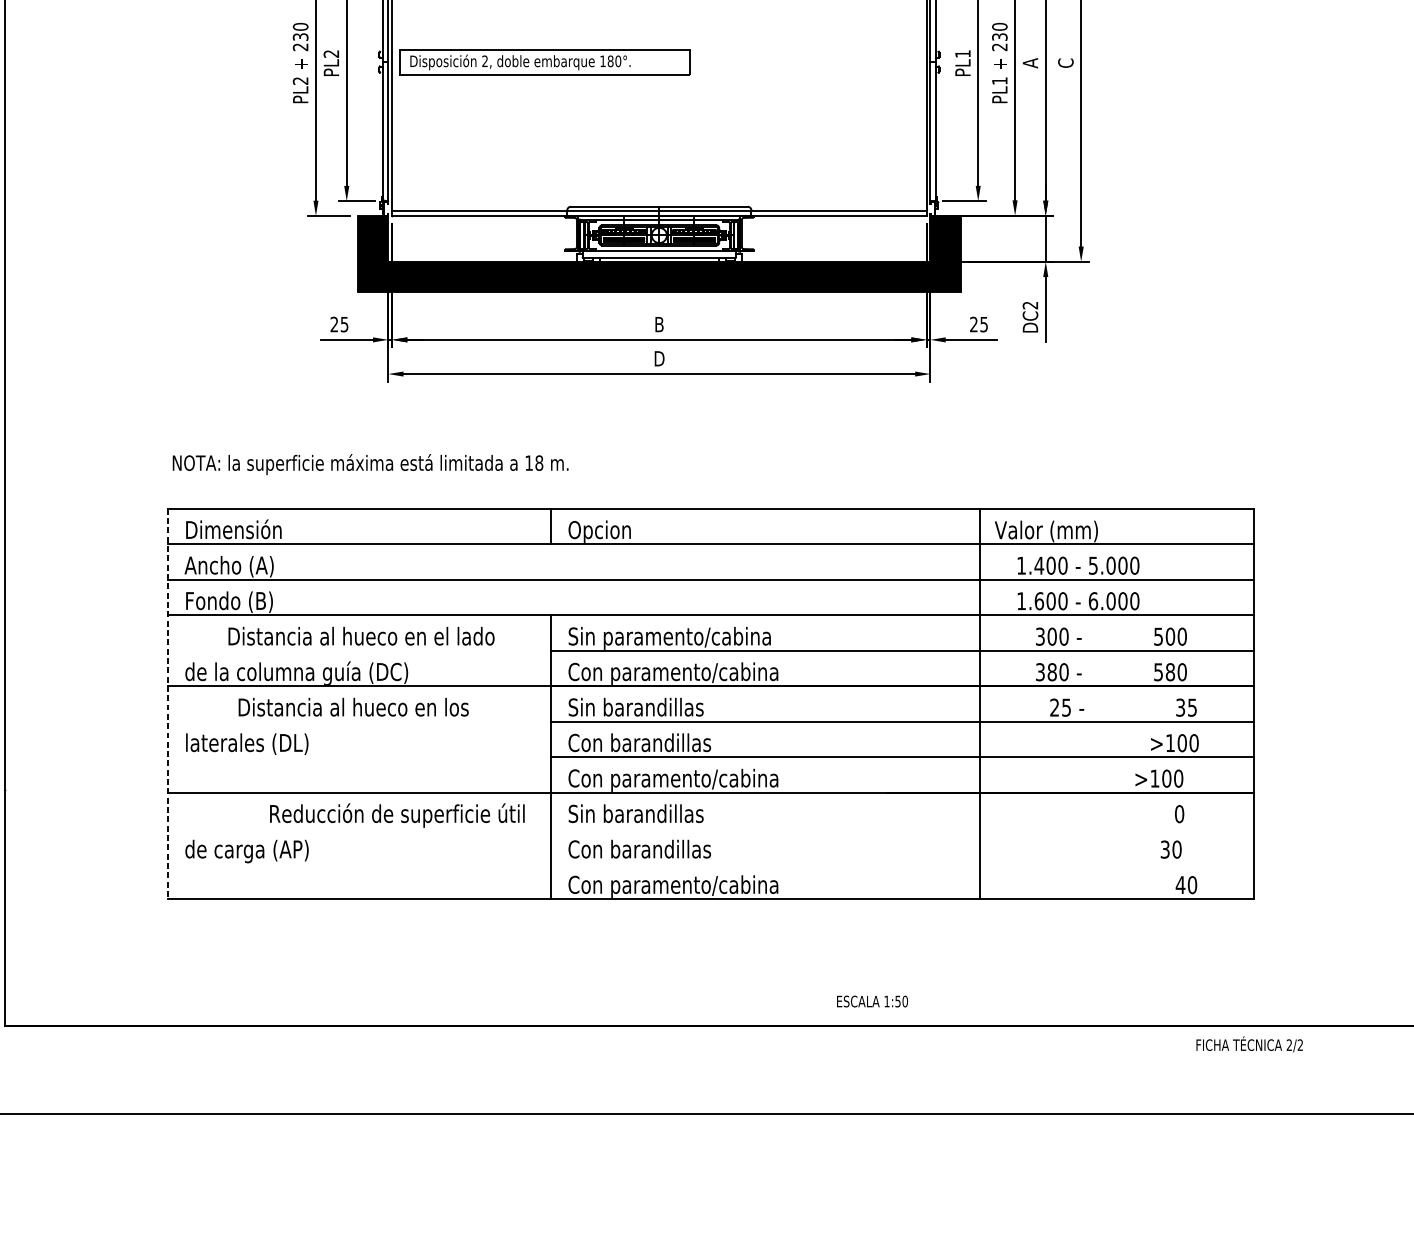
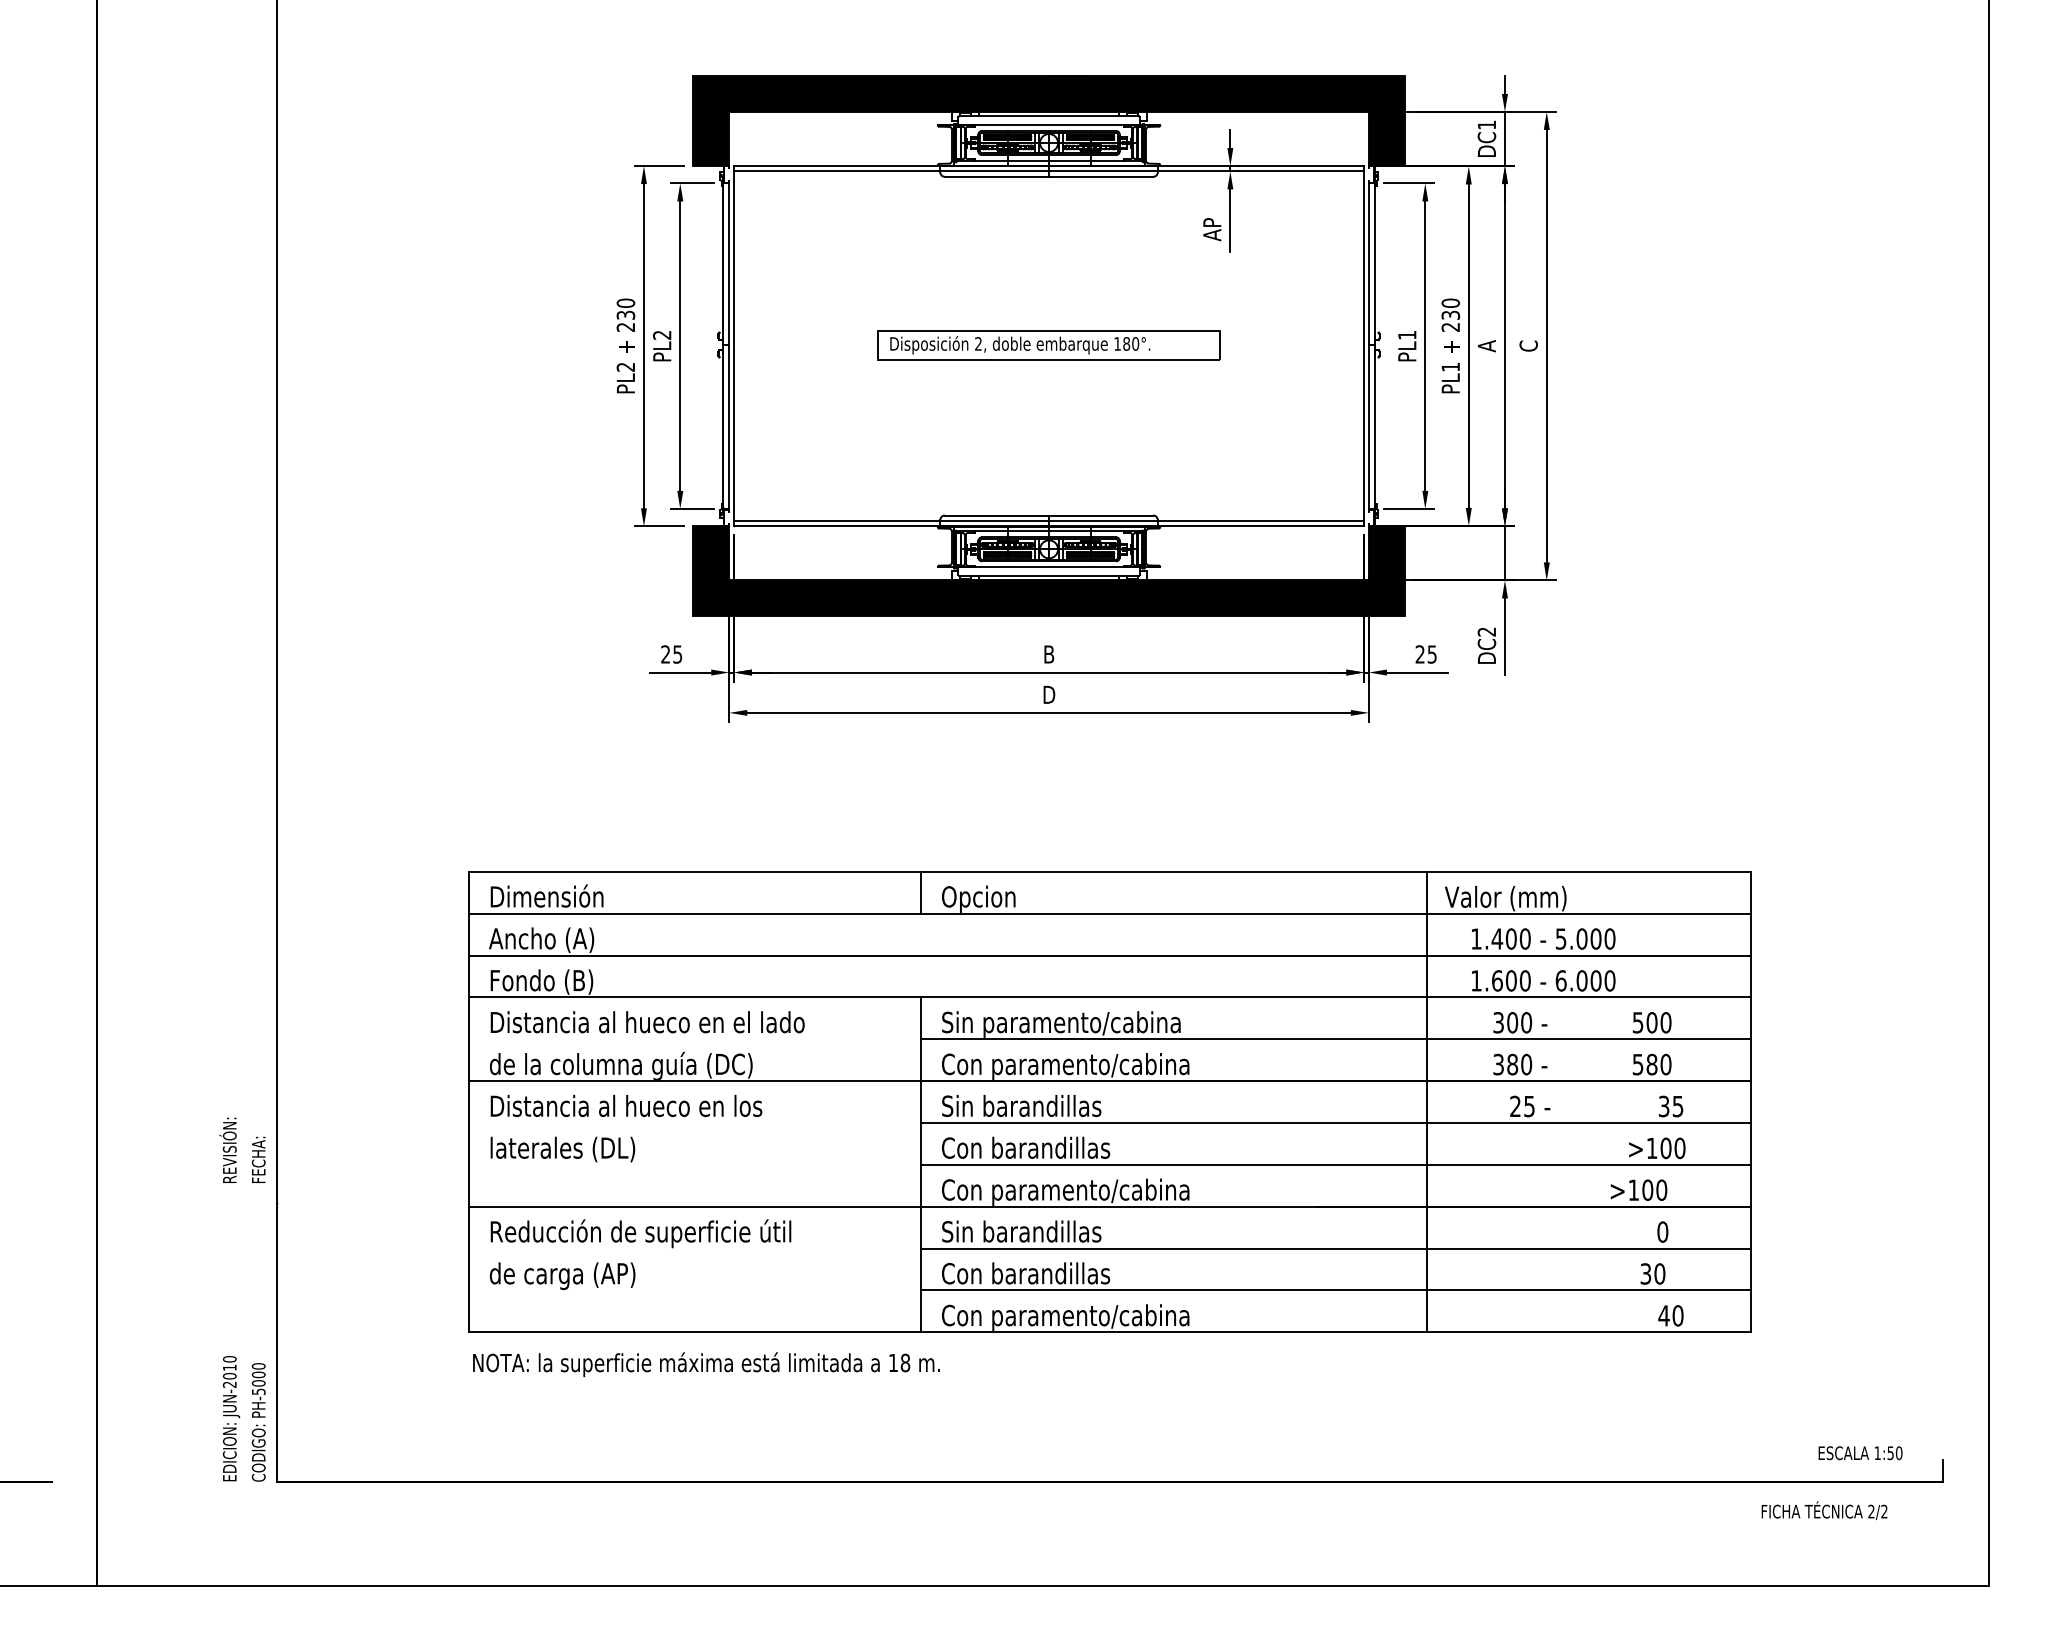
part: (544, 62) -> (1048, 345), moved
text: (370, 464) -> (706, 1364), moved
text: (361, 636) -> (647, 1022), moved
line: (168, 704) -> (469, 1102), dashed -> solid
text: (353, 706) -> (626, 1105), moved
text: (396, 815) -> (640, 1233), moved
line: (902, 828) -> (1336, 1248), added
line: (902, 863) -> (1336, 1290), added
text: (872, 1001) -> (1860, 1453), moved
text: (1249, 1044) -> (1824, 1510), moved

